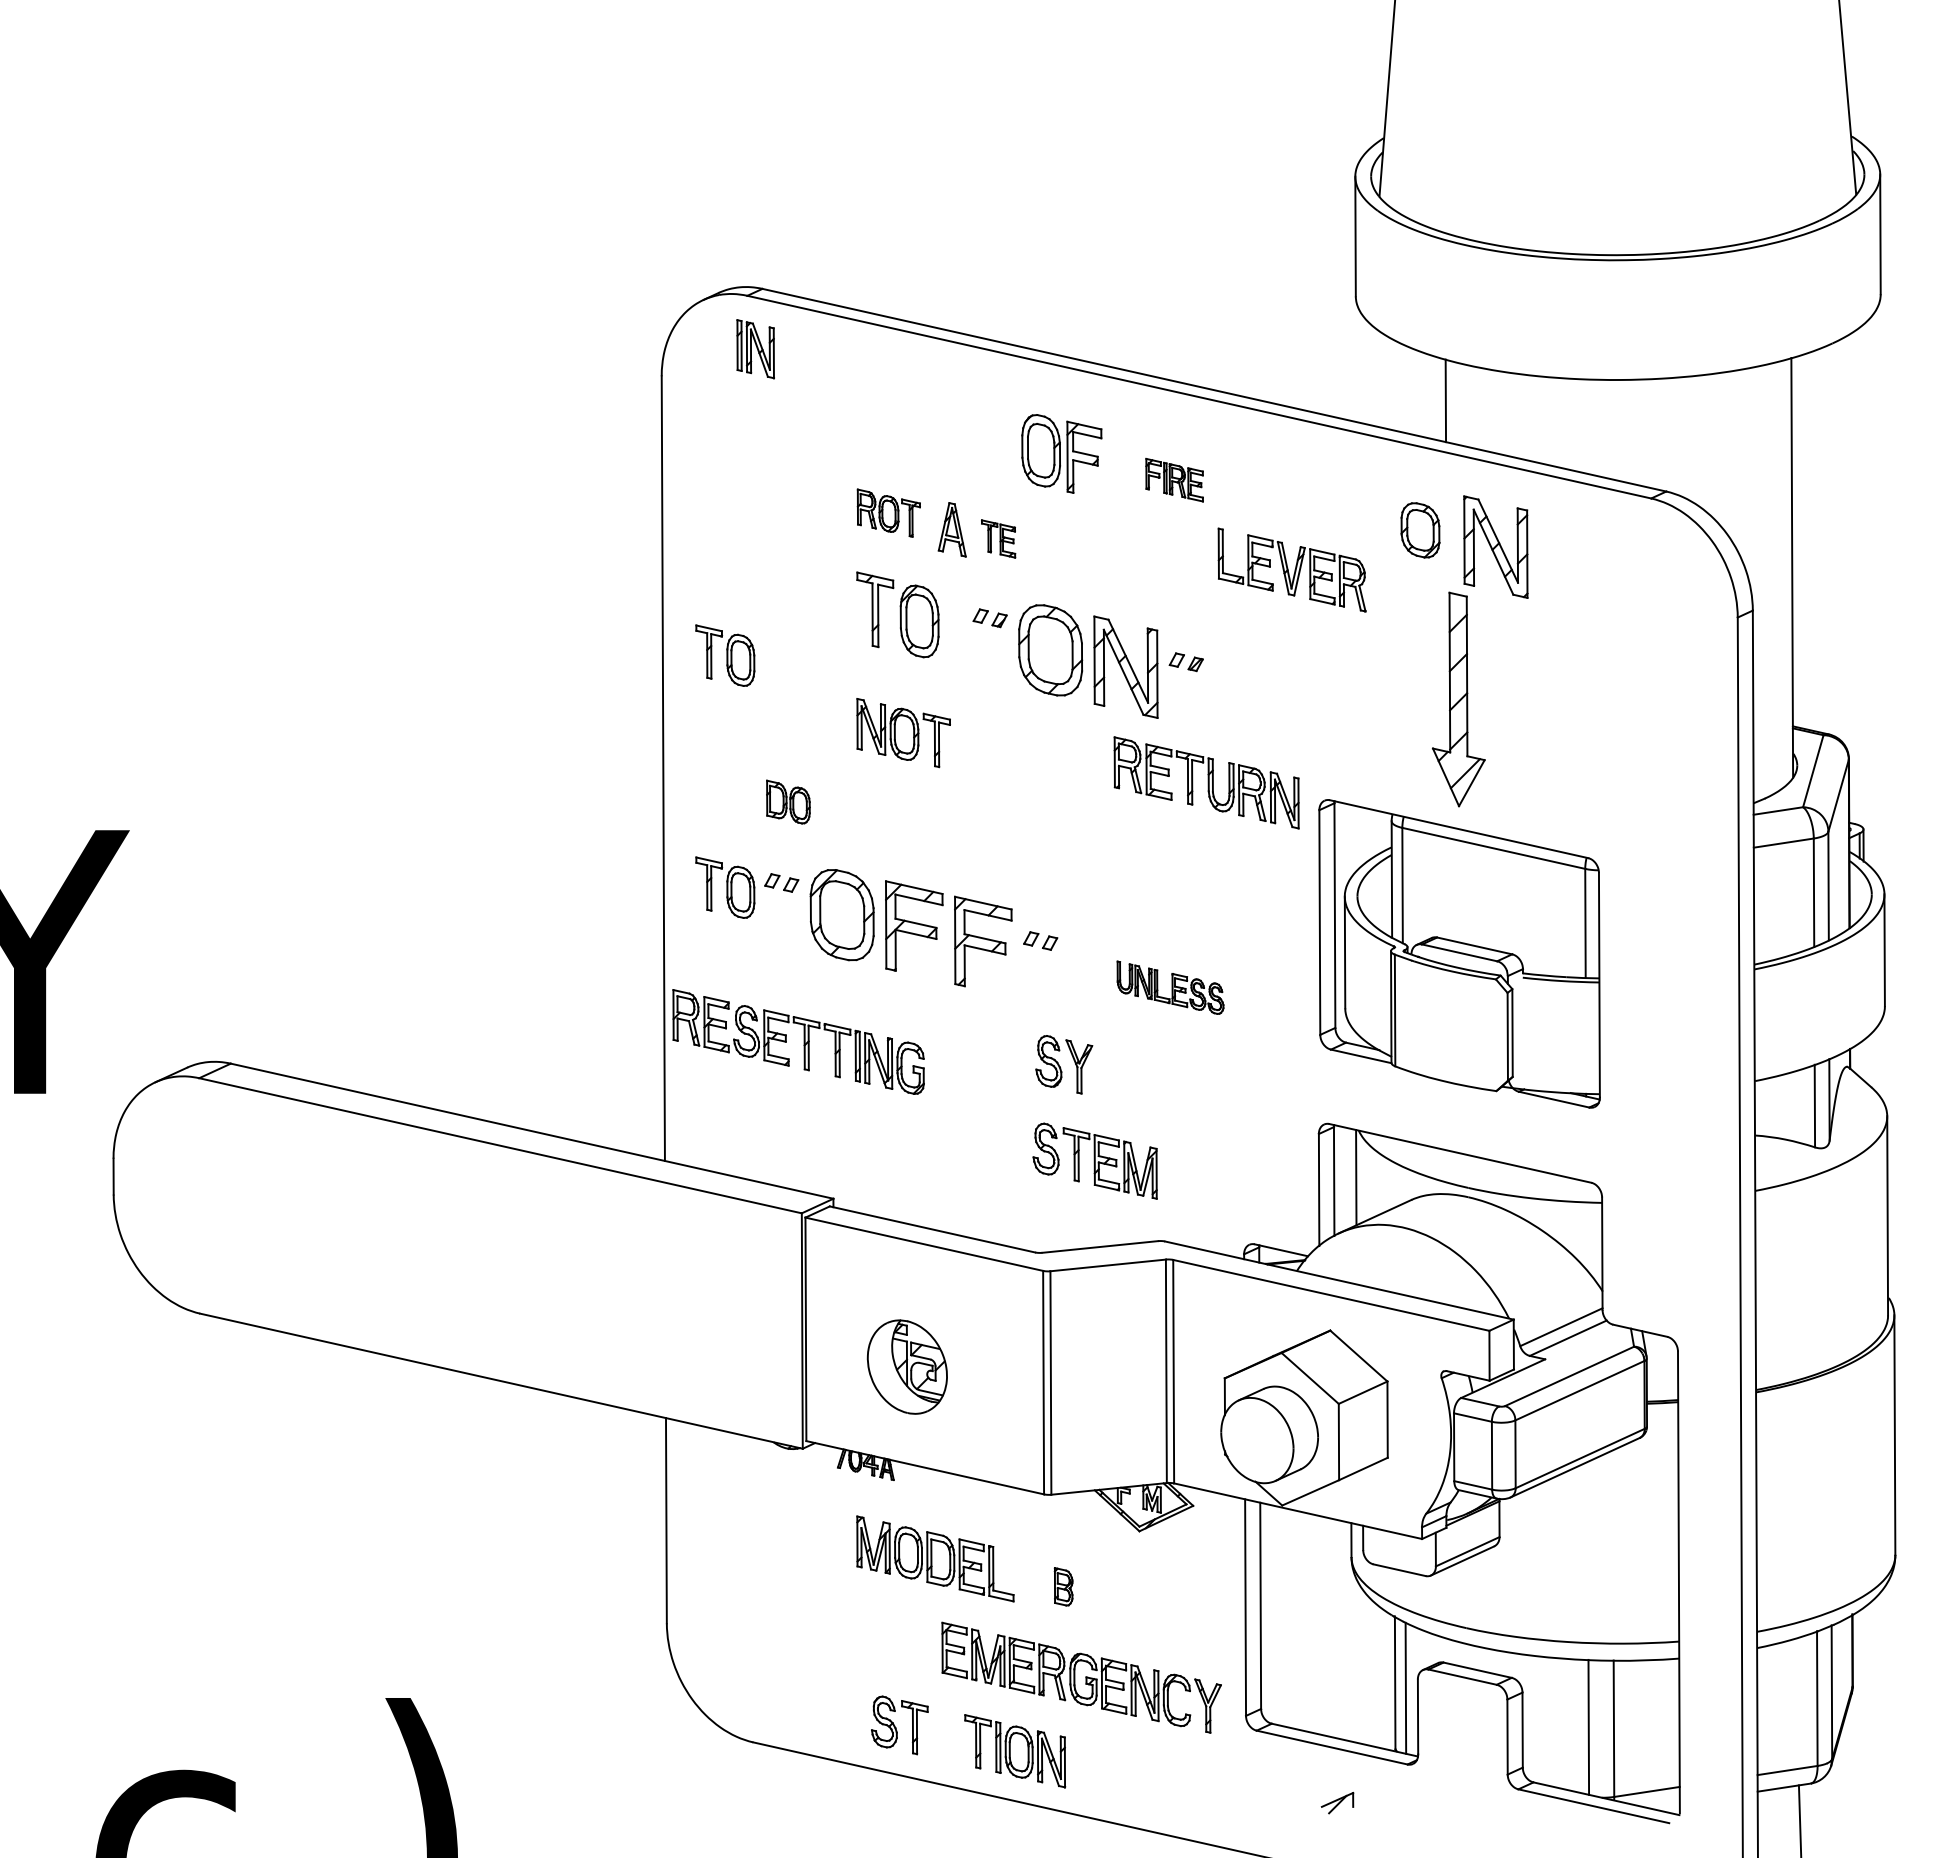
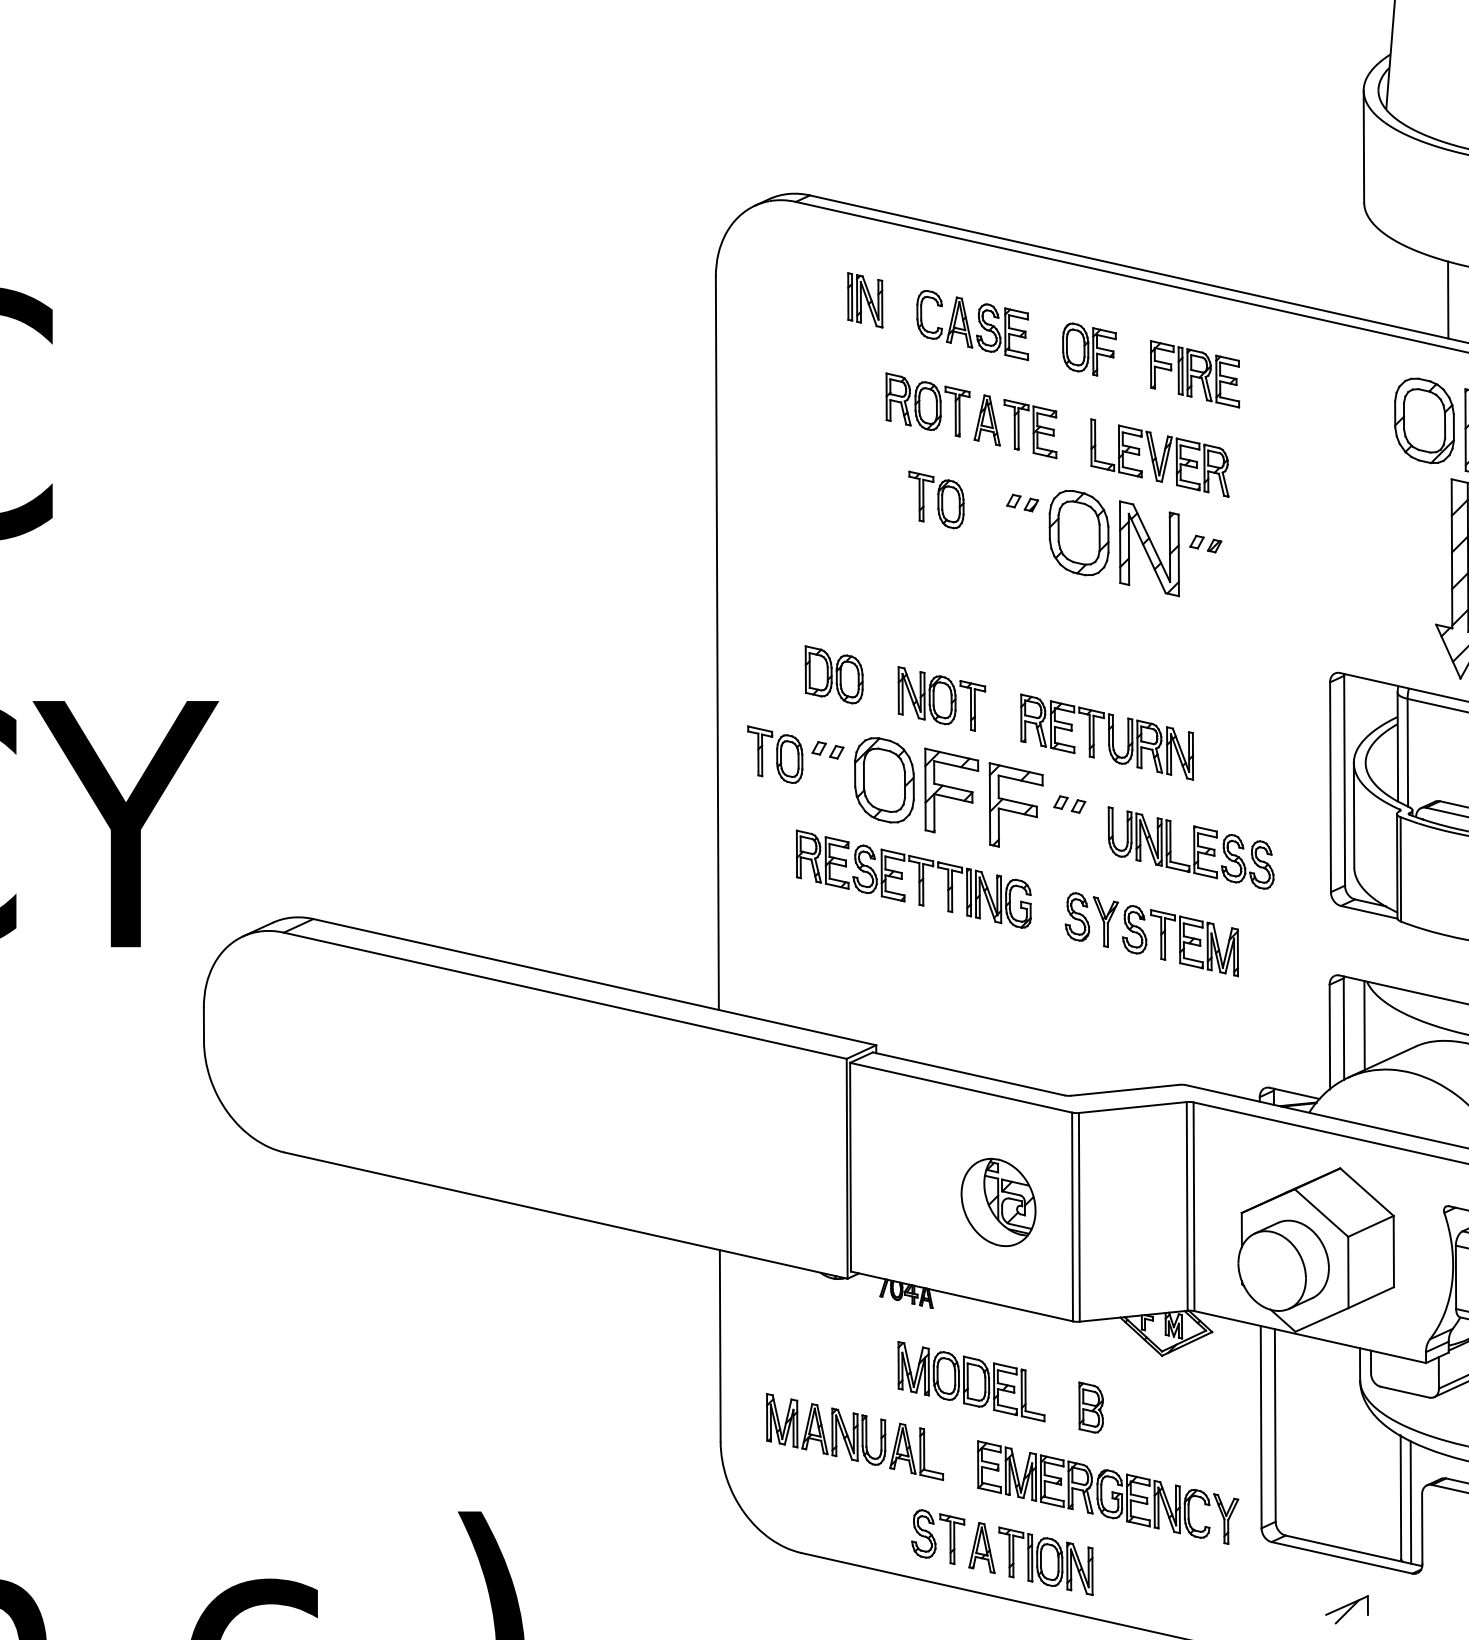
part: (755, 349) -> (865, 300), moved
part: (936, 428) -> (972, 325), added
part: (1061, 453) -> (1089, 349), size x0.71
part: (1174, 479) -> (1194, 373), size x1.67
part: (888, 512) -> (927, 404), size x1.43
part: (1420, 530) -> (1424, 421), size x1.67
part: (998, 538) -> (1030, 428), size x1.67
part: (1291, 569) -> (1159, 457), moved
part: (897, 614) -> (936, 499), size x0.71
part: (725, 655) -> (775, 537), removed
part: (903, 733) -> (941, 699), moved
part: (1206, 782) -> (1106, 736), moved
part: (788, 801) -> (834, 674), size x1.43
part: (1170, 987) -> (1191, 847), size x1.67
part: (798, 1041) -> (913, 878), moved
part: (1094, 1160) -> (1179, 940), moved
part: (906, 1366) -> (997, 1201), moved
part: (1063, 1586) -> (1091, 1407), size x1.43
part: (810, 1618) -> (854, 1437), added
part: (946, 1736) -> (981, 1547), added
part: (1337, 1802) -> (1347, 1609), size x1.43

